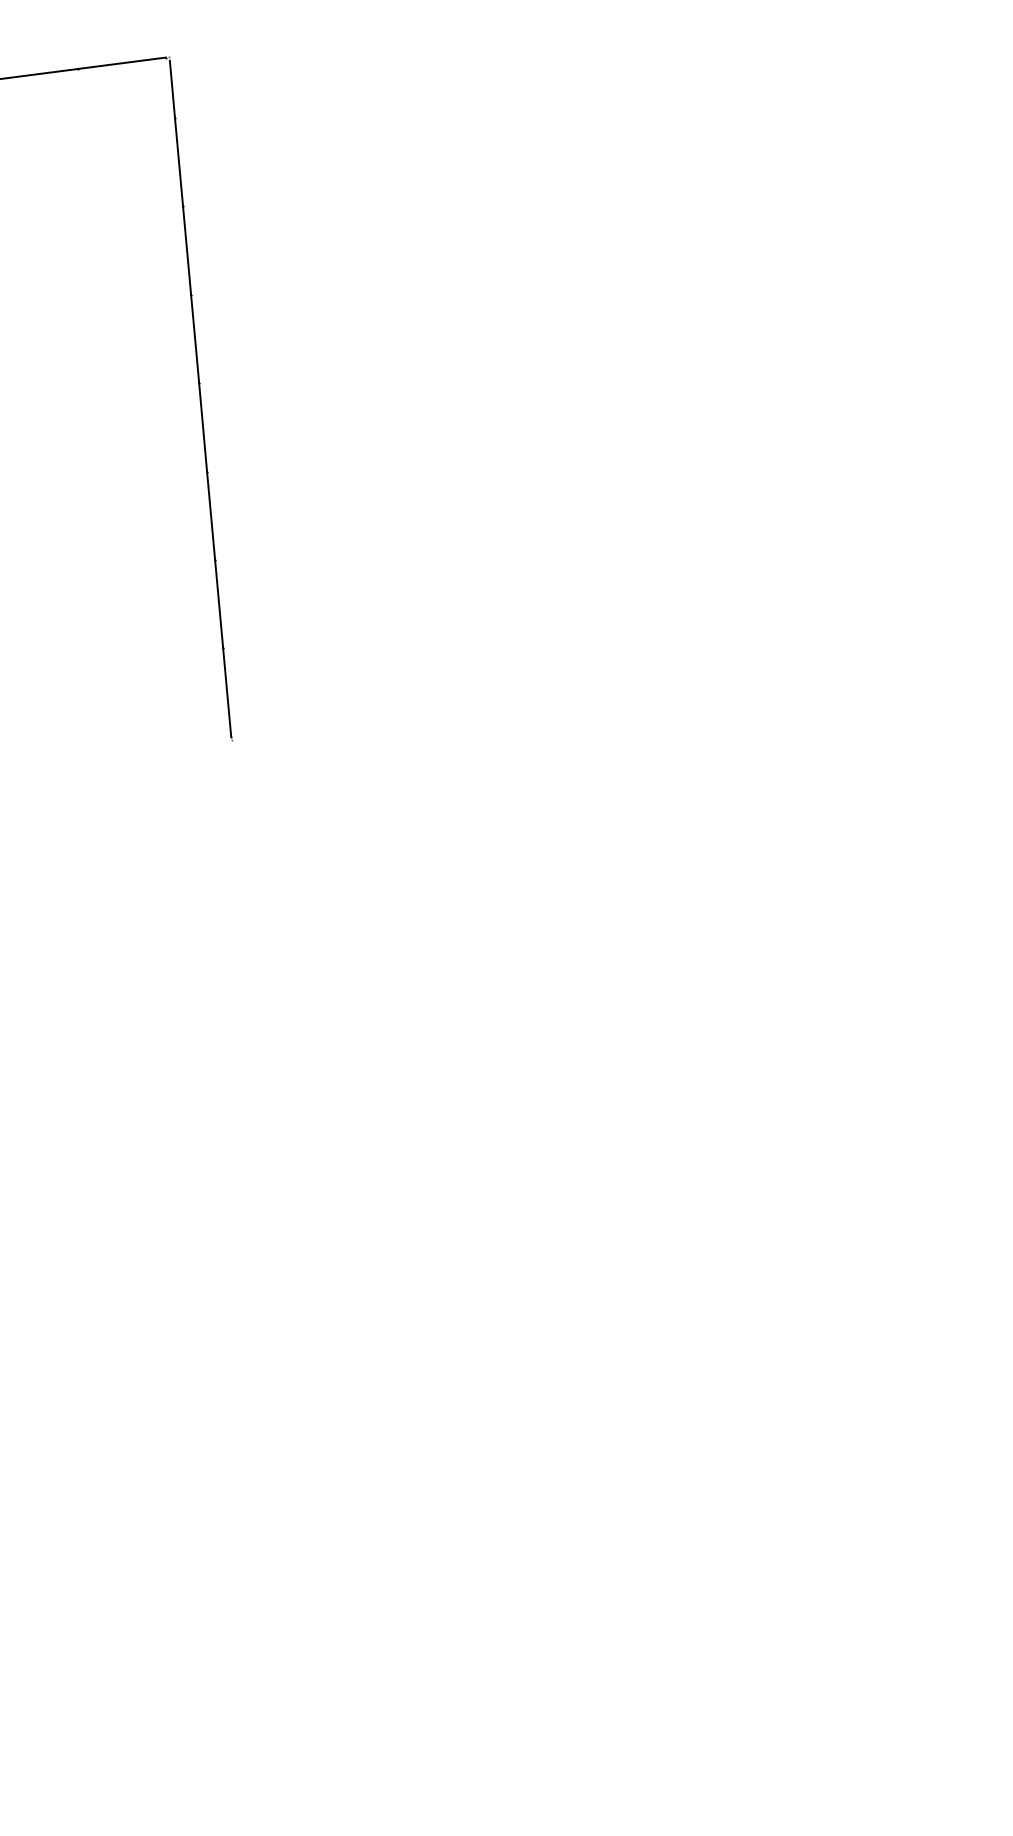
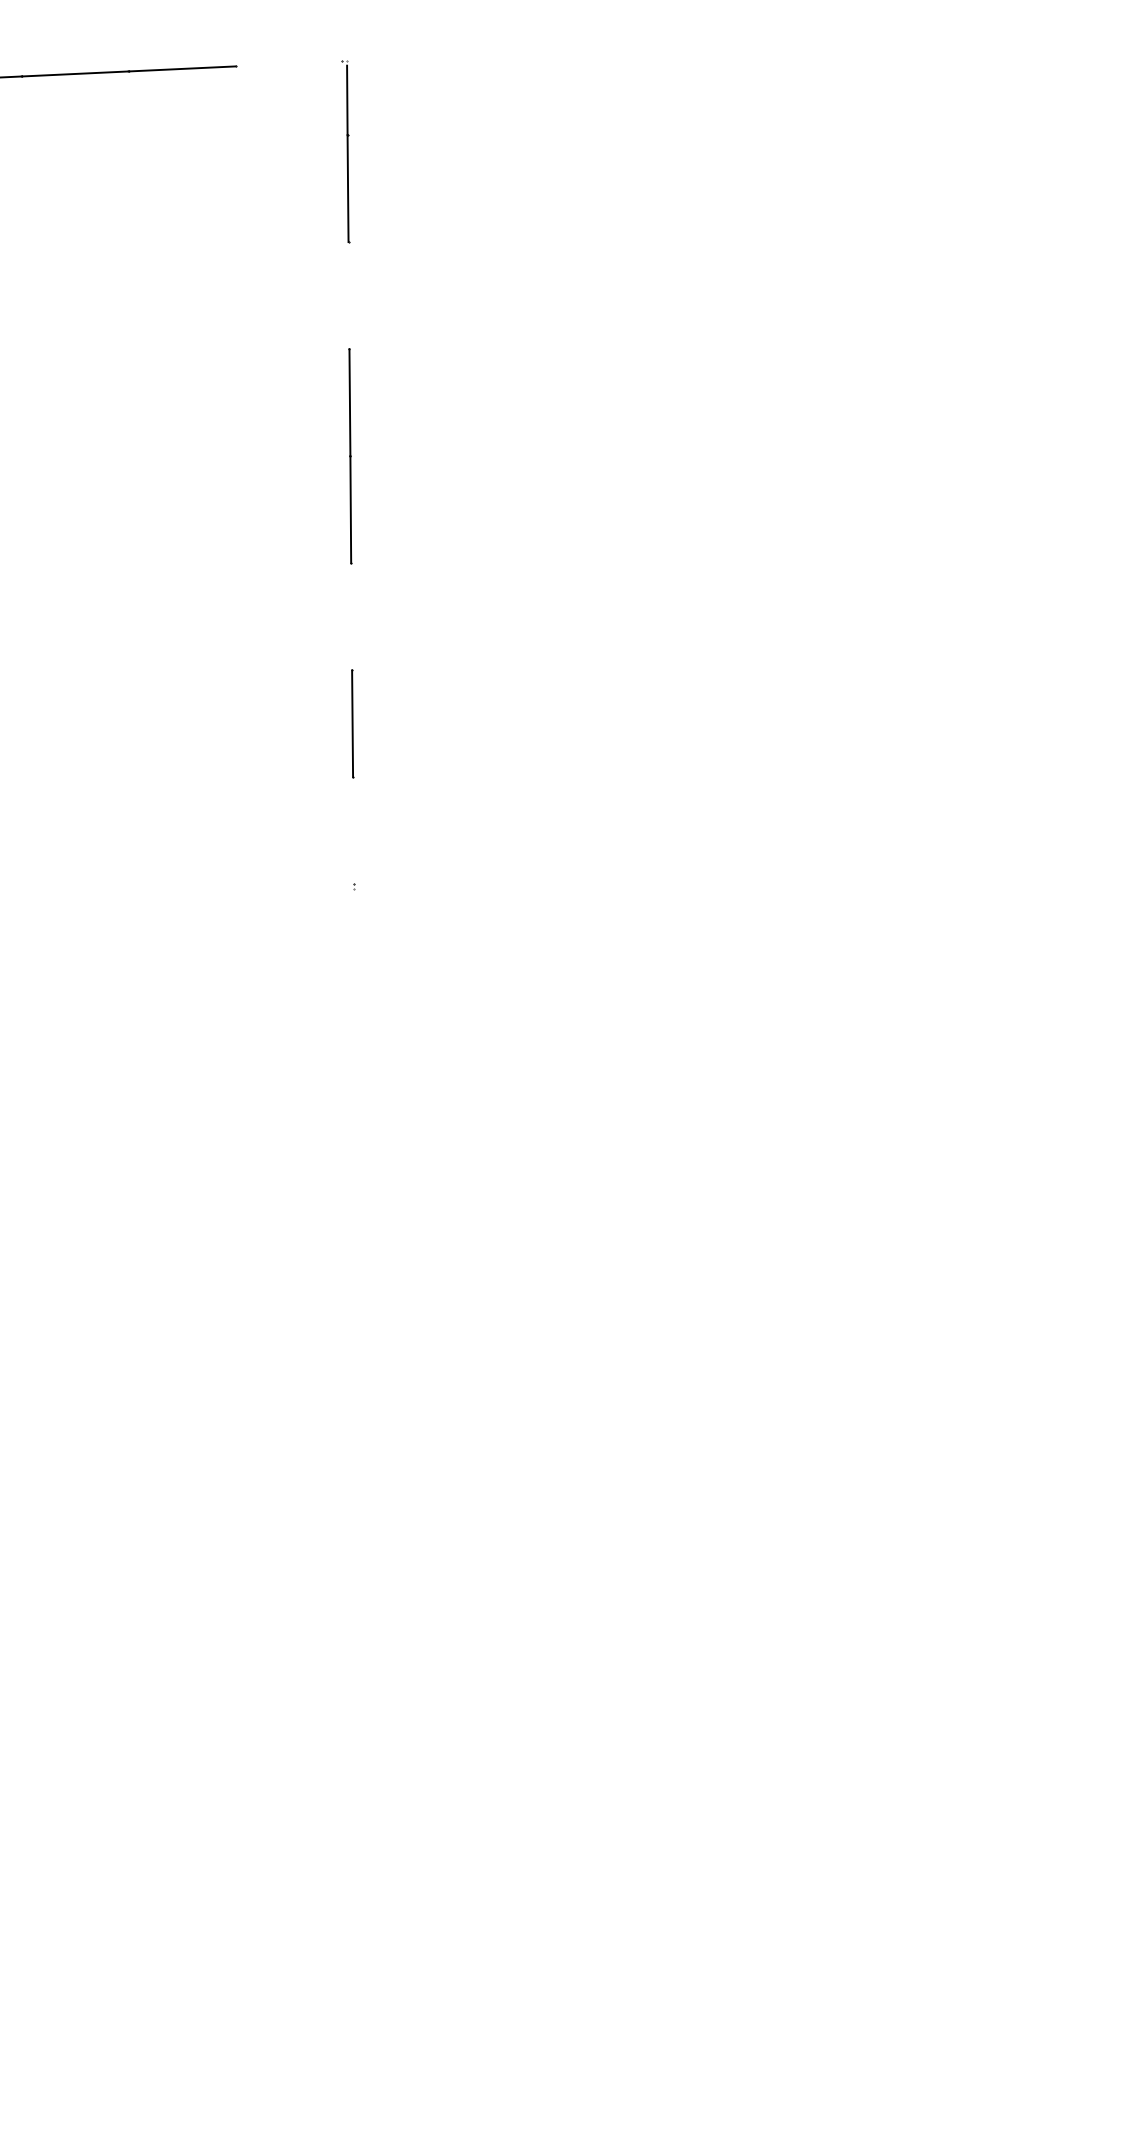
line: (121, 63) -> (288, 64), removed
line: (187, 250) -> (349, 295), removed
line: (211, 515) -> (352, 616), removed
line: (227, 692) -> (353, 830), removed

